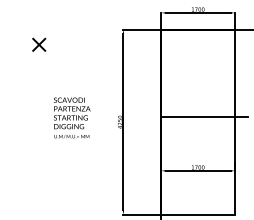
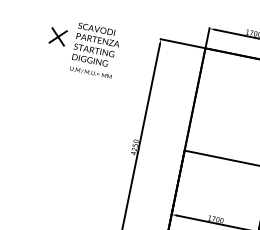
text: (72, 117) -> (96, 50), moved

